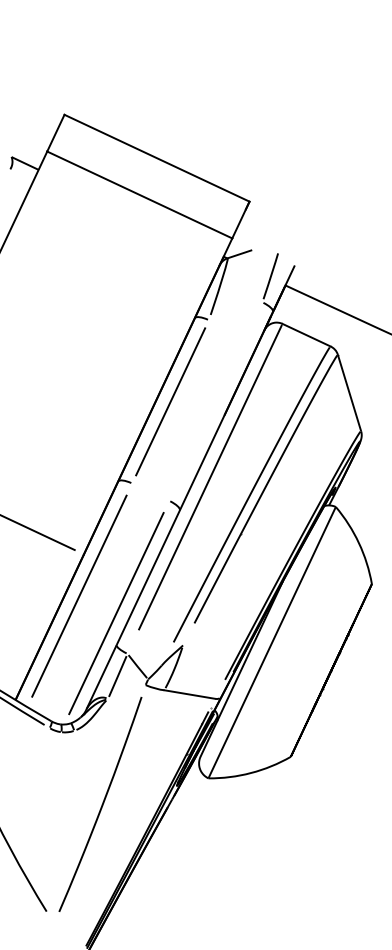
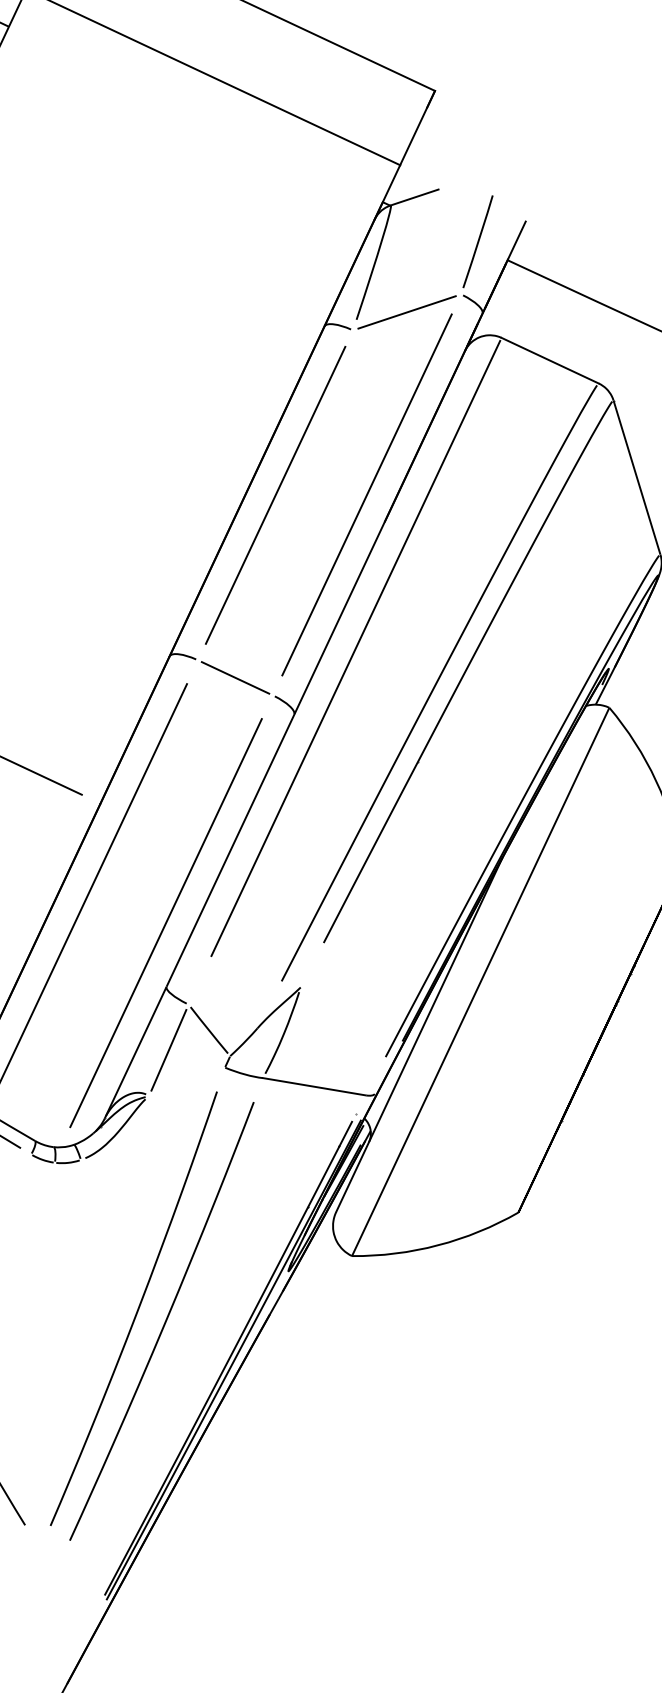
line: (235, 311) -> (406, 312), added
line: (215, 401) -> (366, 494), added
line: (150, 491) -> (234, 676), added
curve: (115, 810) -> (164, 1320), added

